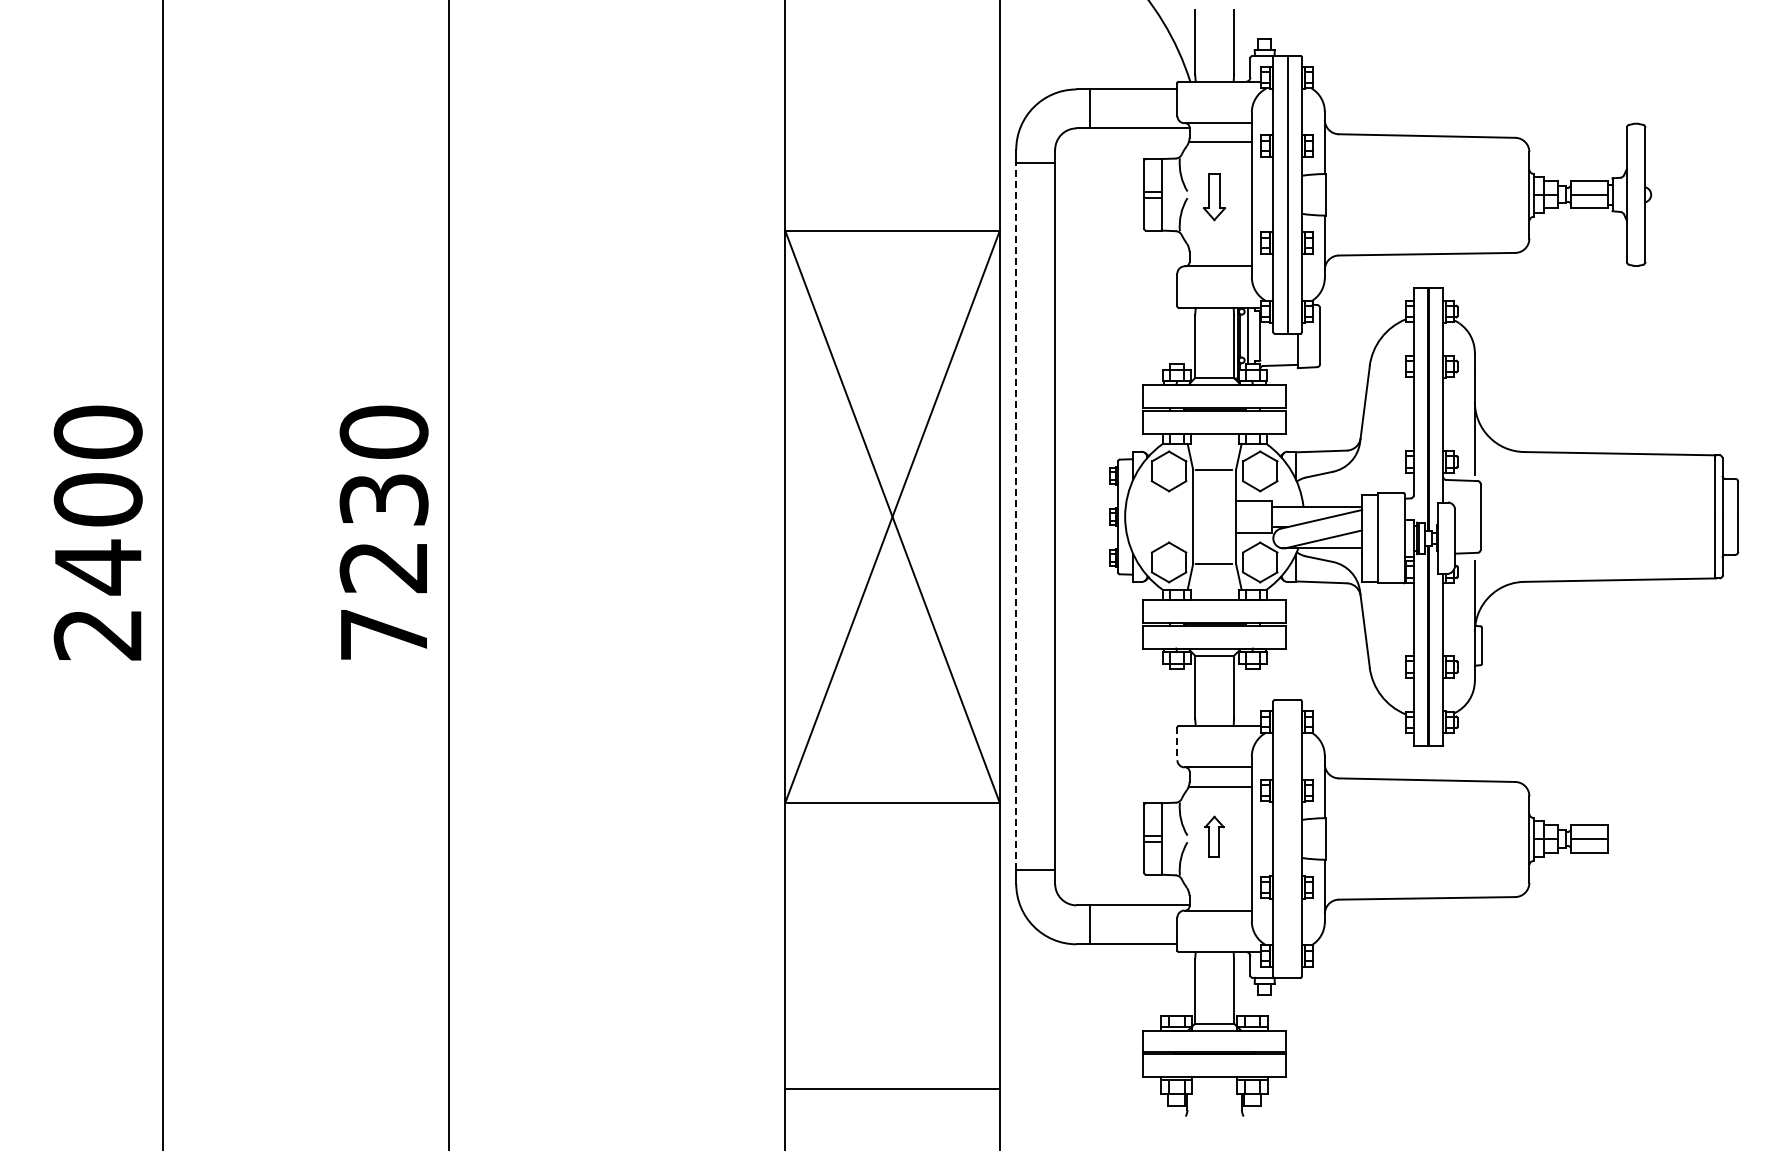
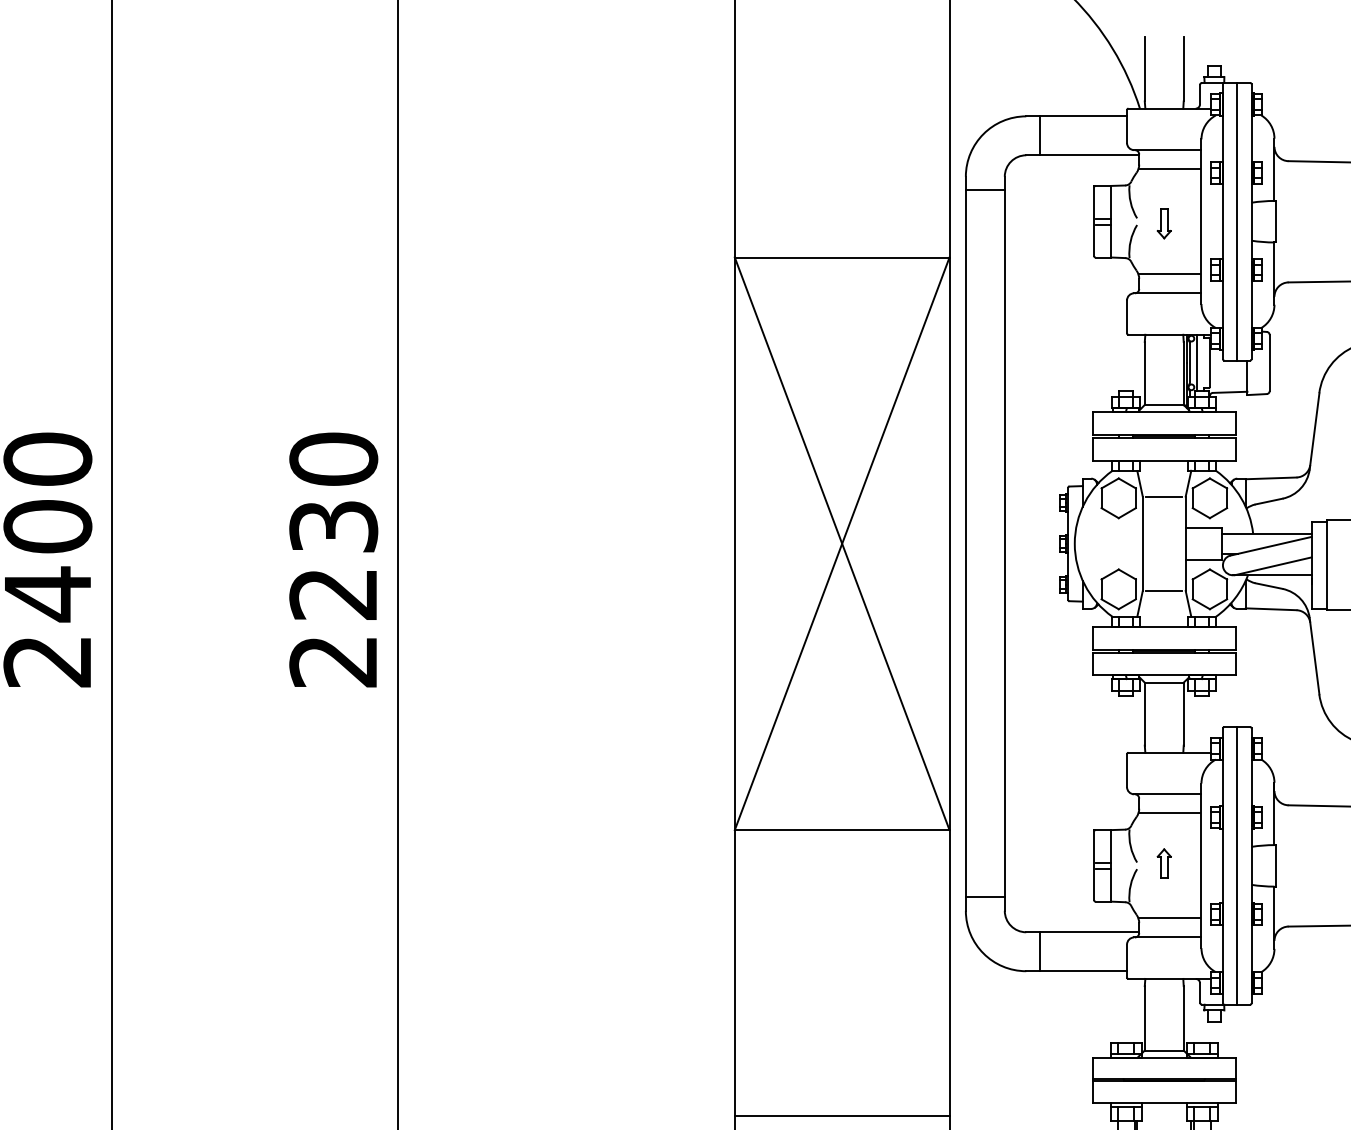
part: (1214, 196) -> (1164, 223), size x0.62
line: (1219, 247) -> (1169, 274), added
line: (1016, 516) -> (966, 543), dashed -> solid
text: (382, 635) -> (332, 662), 7230 -> 2230
line: (1177, 744) -> (1127, 771), dashed -> solid
part: (1214, 836) -> (1164, 863), size x0.71
line: (1287, 838) -> (1237, 865), added
line: (1219, 891) -> (1169, 918), added

